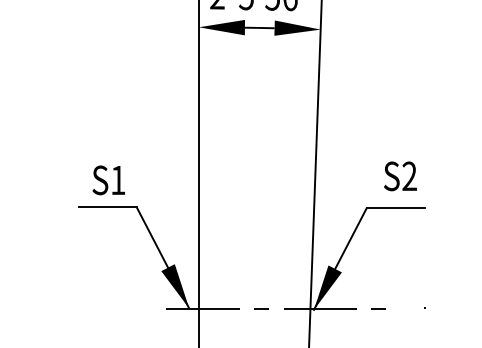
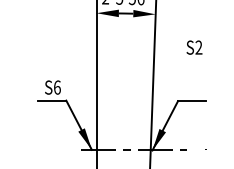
text: (400, 176) -> (194, 47), moved
text: (118, 180) -> (57, 87), S1 -> S6

